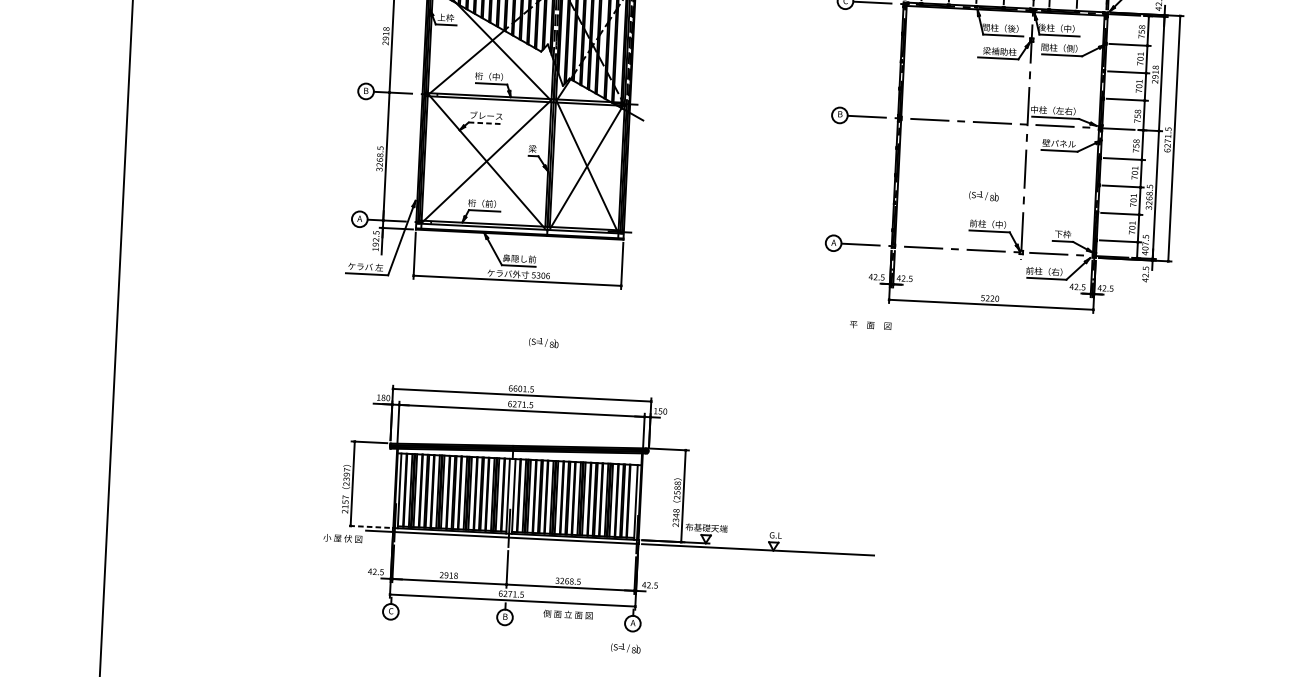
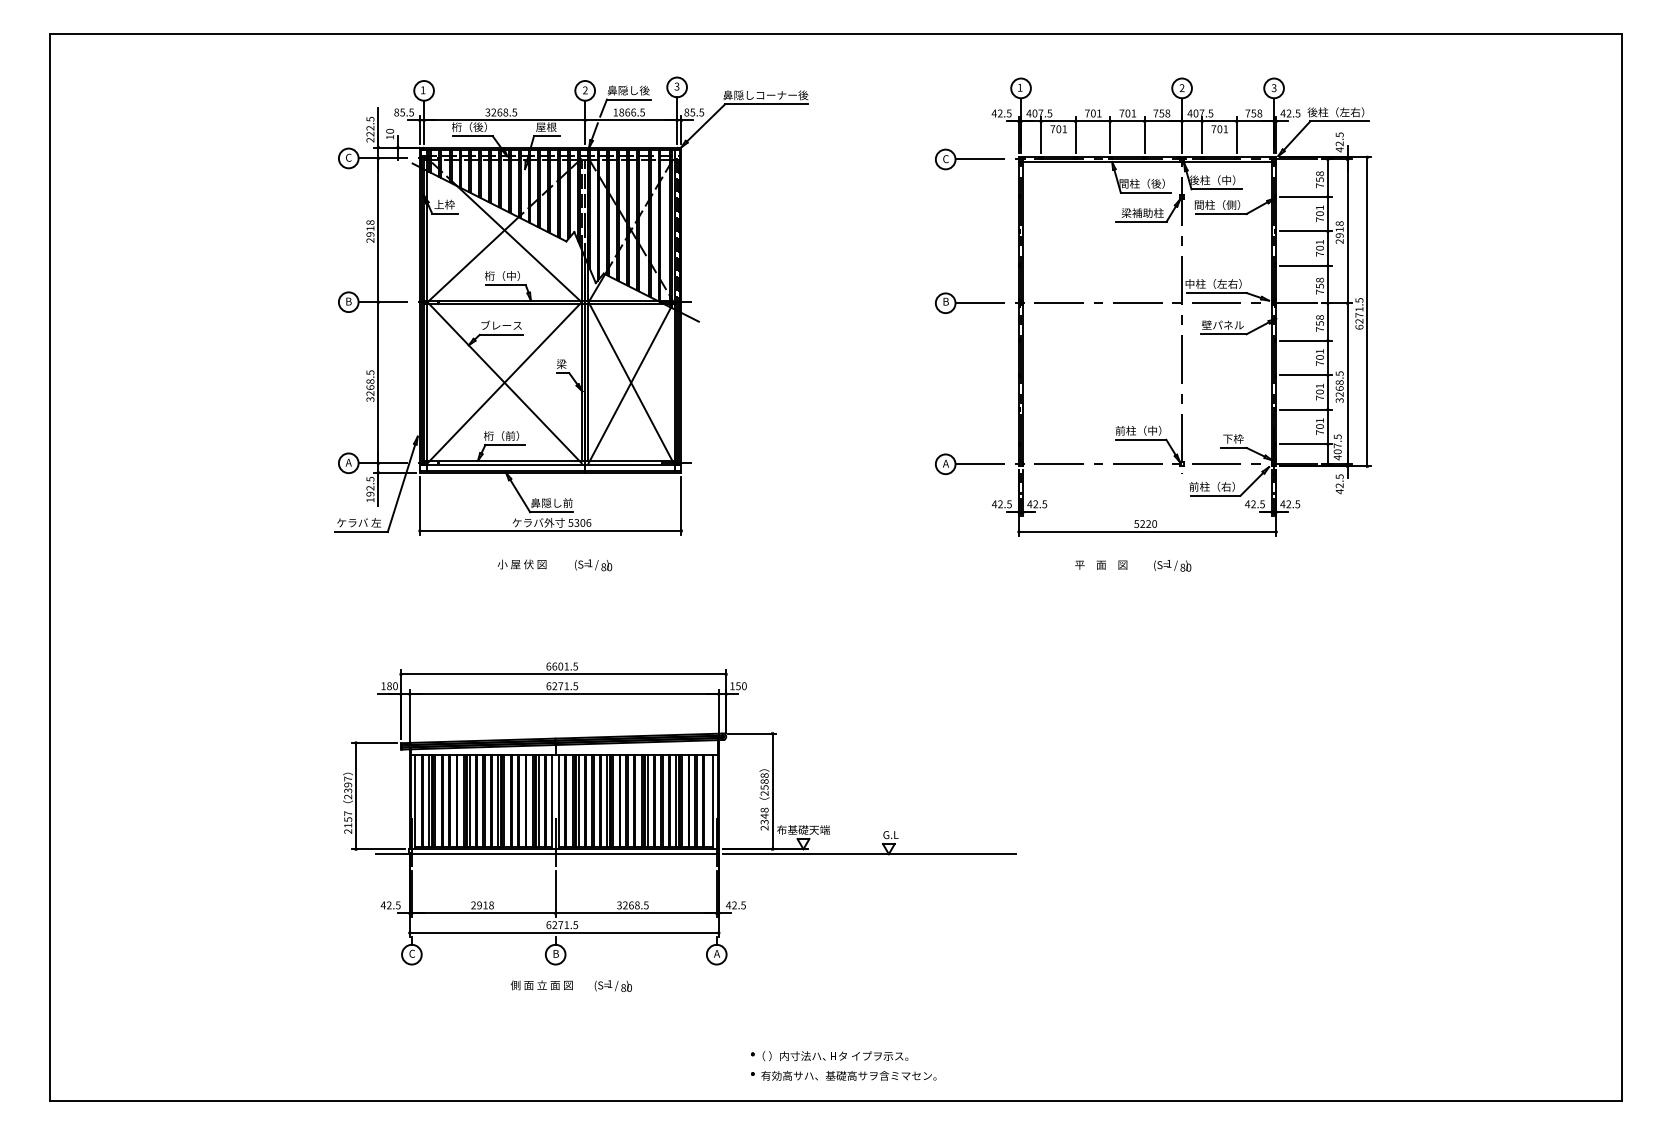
line: (486, 122) -> (501, 334), dashed -> solid
text: (983, 195) -> (1172, 565), moved
text: (870, 324) -> (1101, 564), moved
text: (543, 343) -> (593, 565), moved
line: (368, 527) -> (378, 849), dashed -> solid
text: (342, 538) -> (521, 564), moved
text: (567, 614) -> (541, 985), moved
text: (625, 647) -> (612, 985), moved

